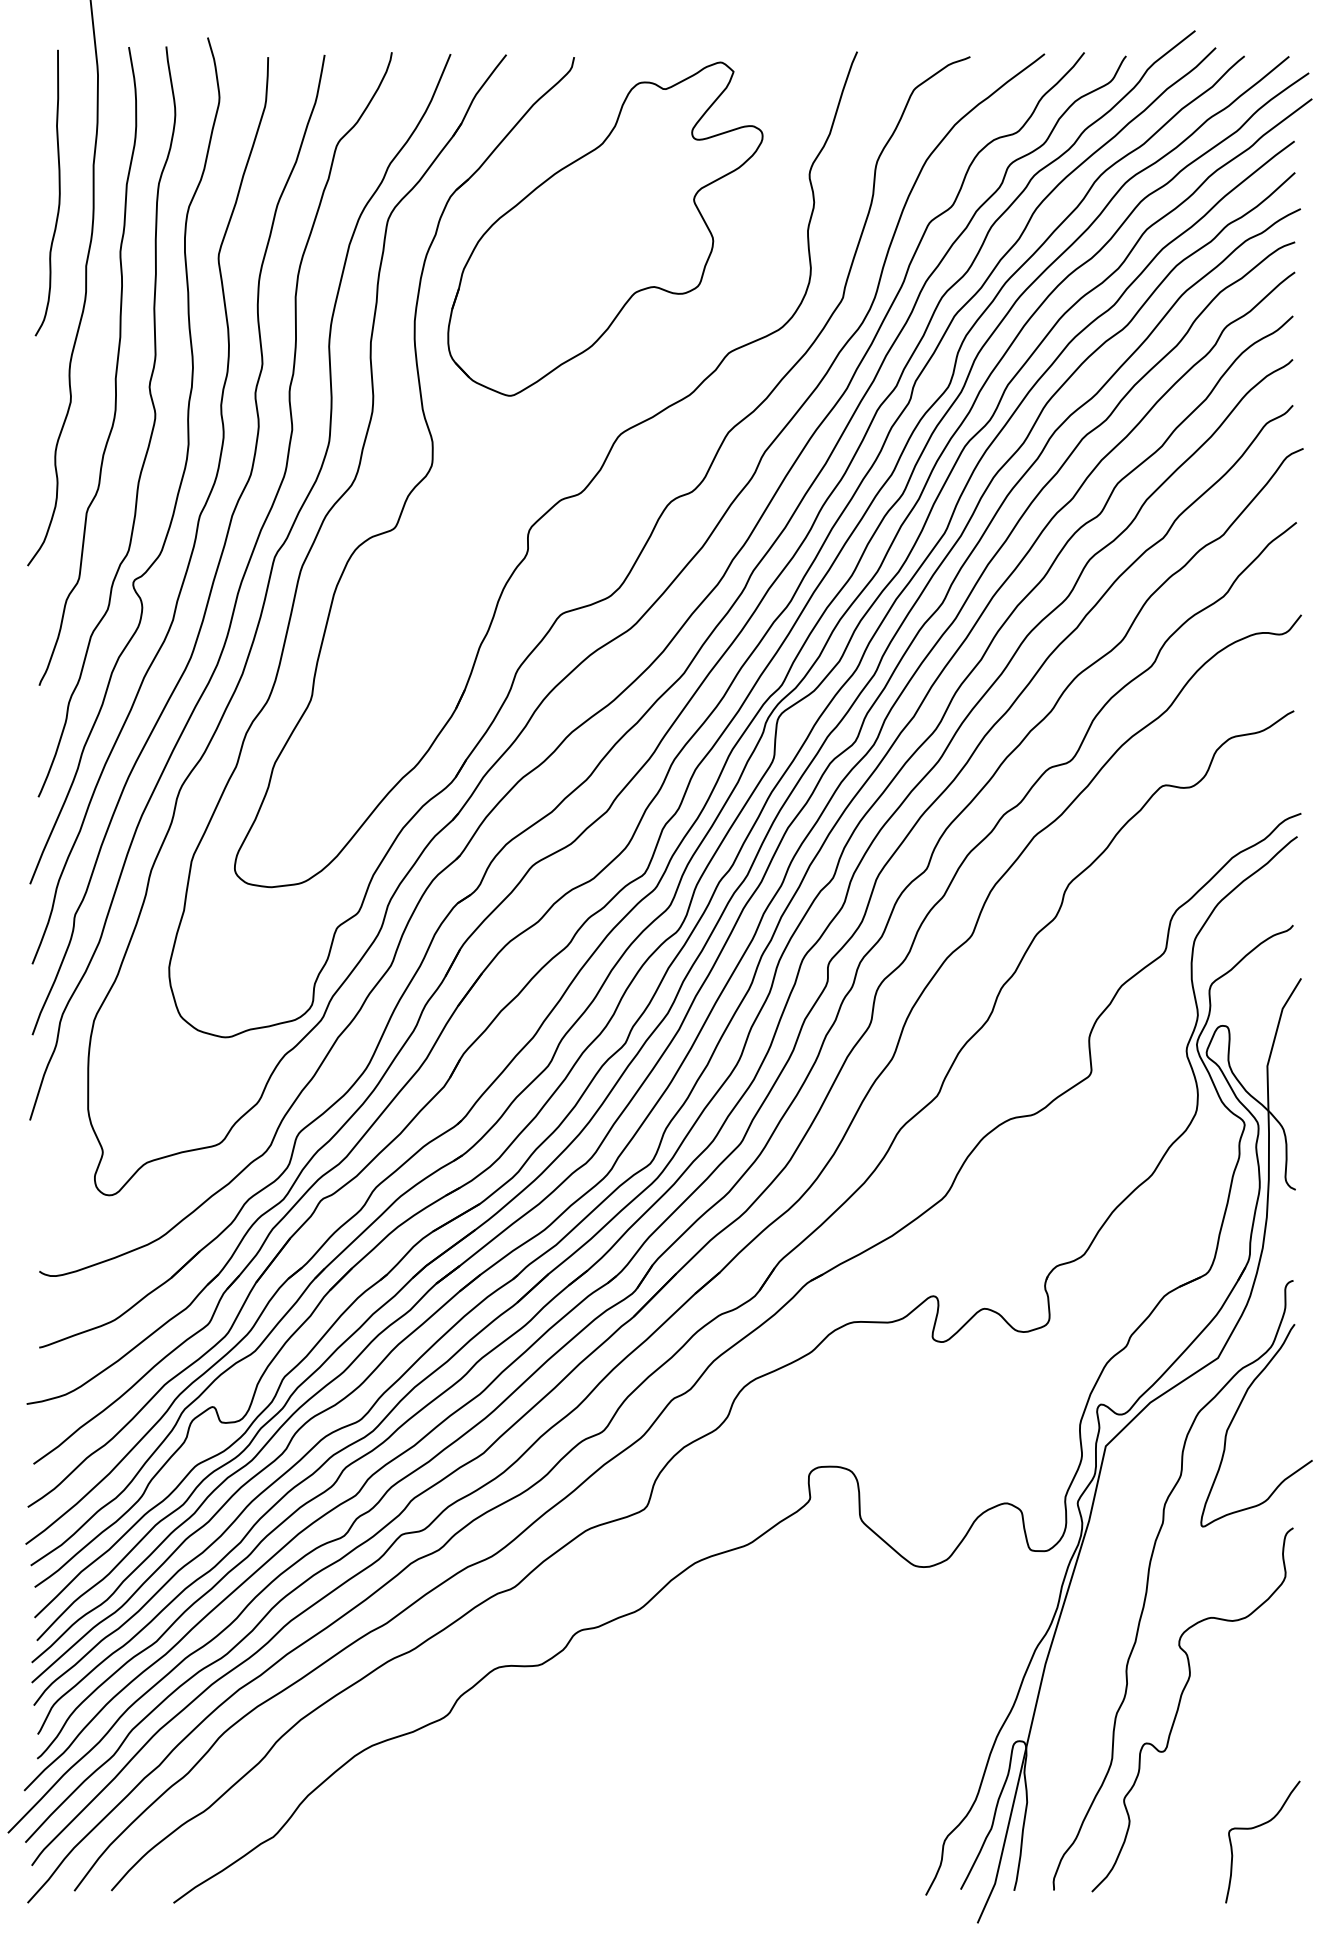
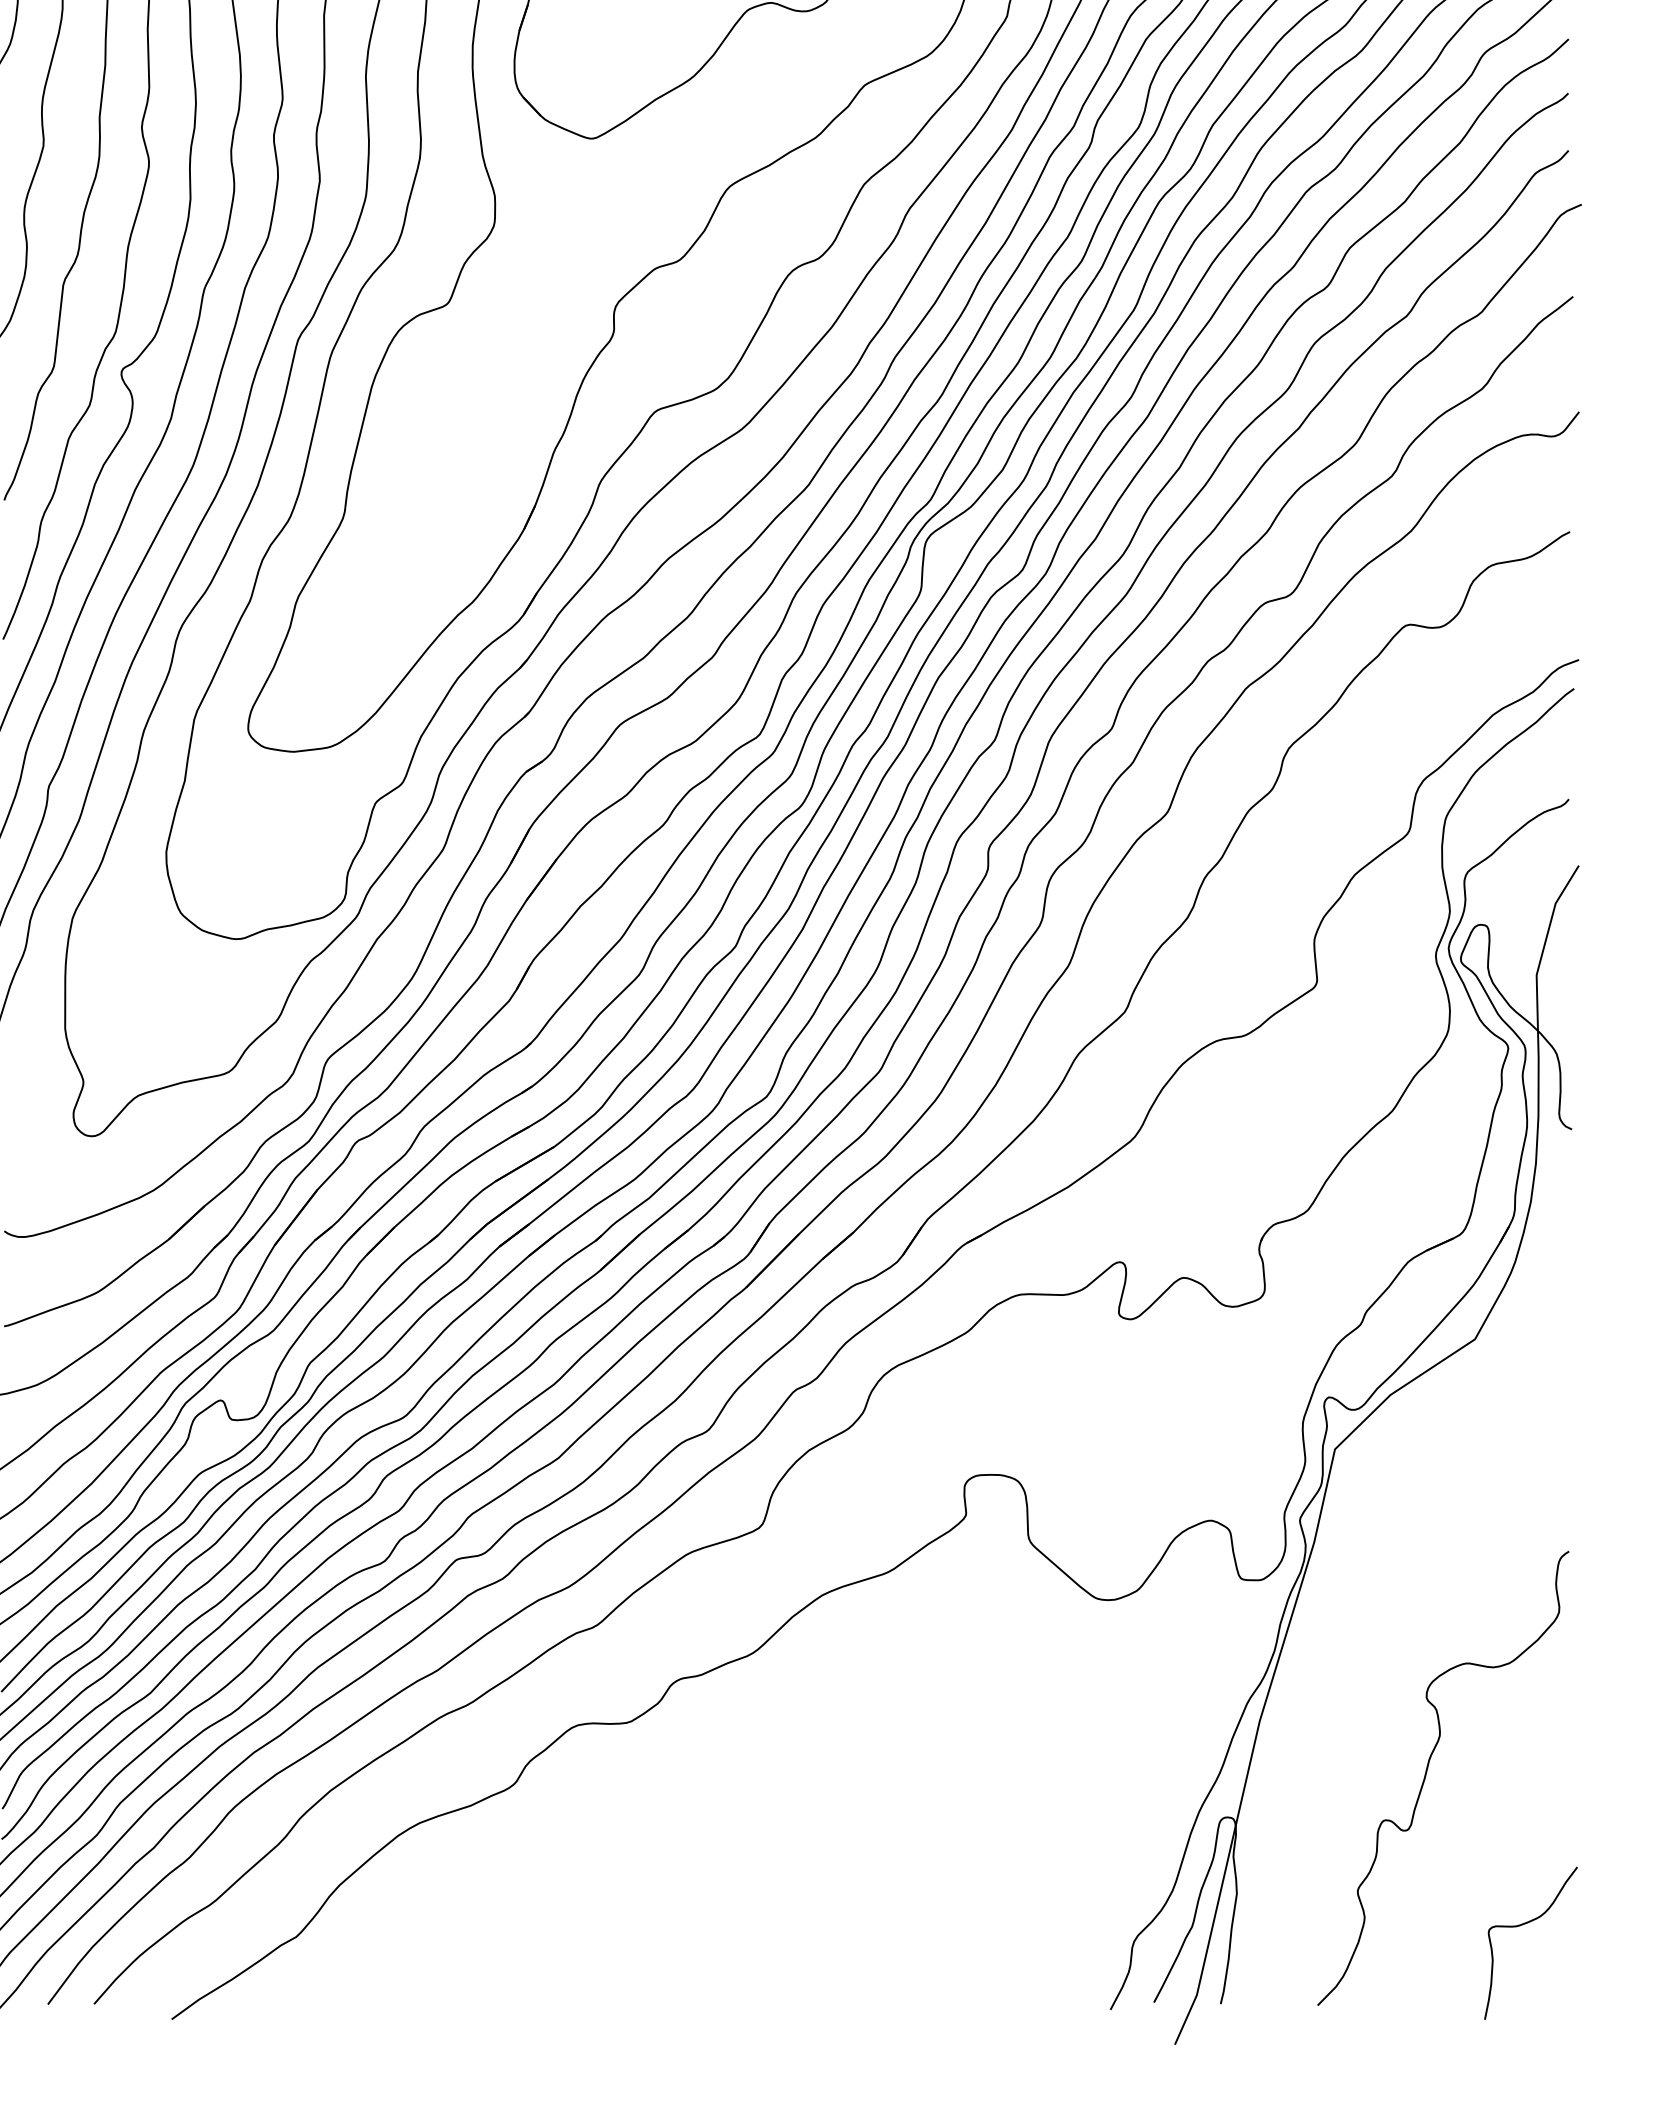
part: (1148, 1585) -> (1388, 1623), removed

